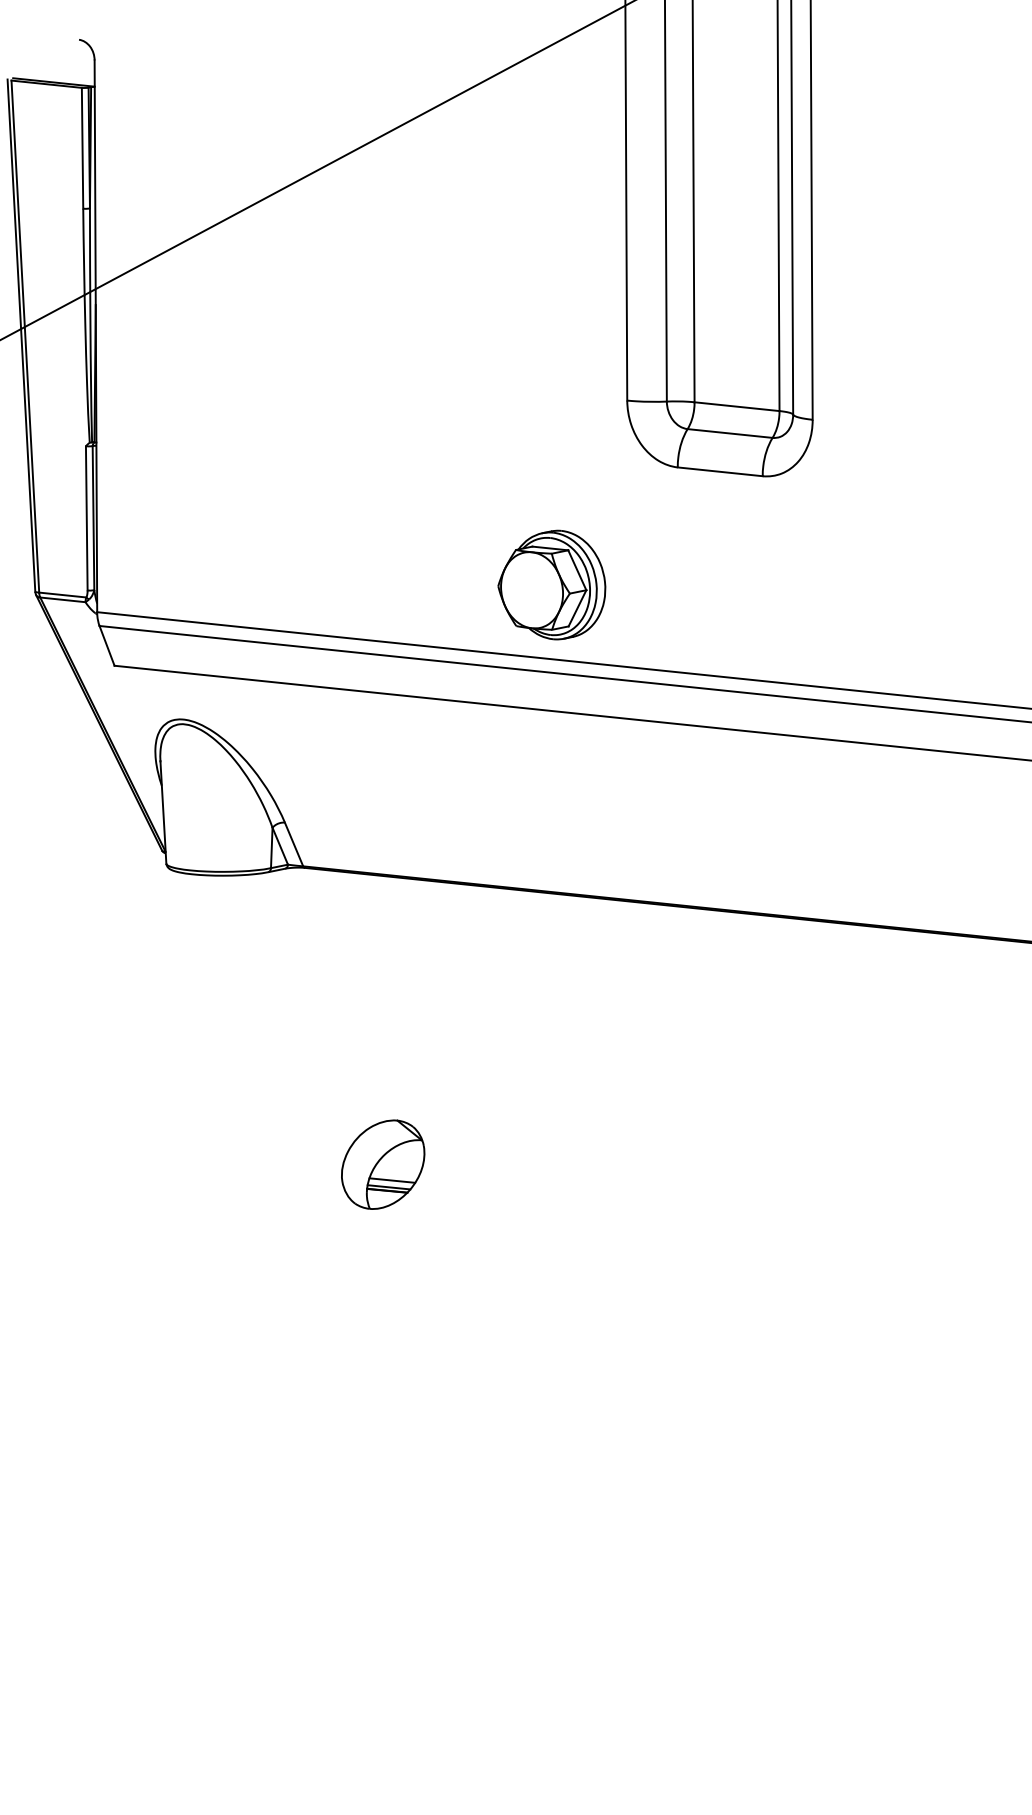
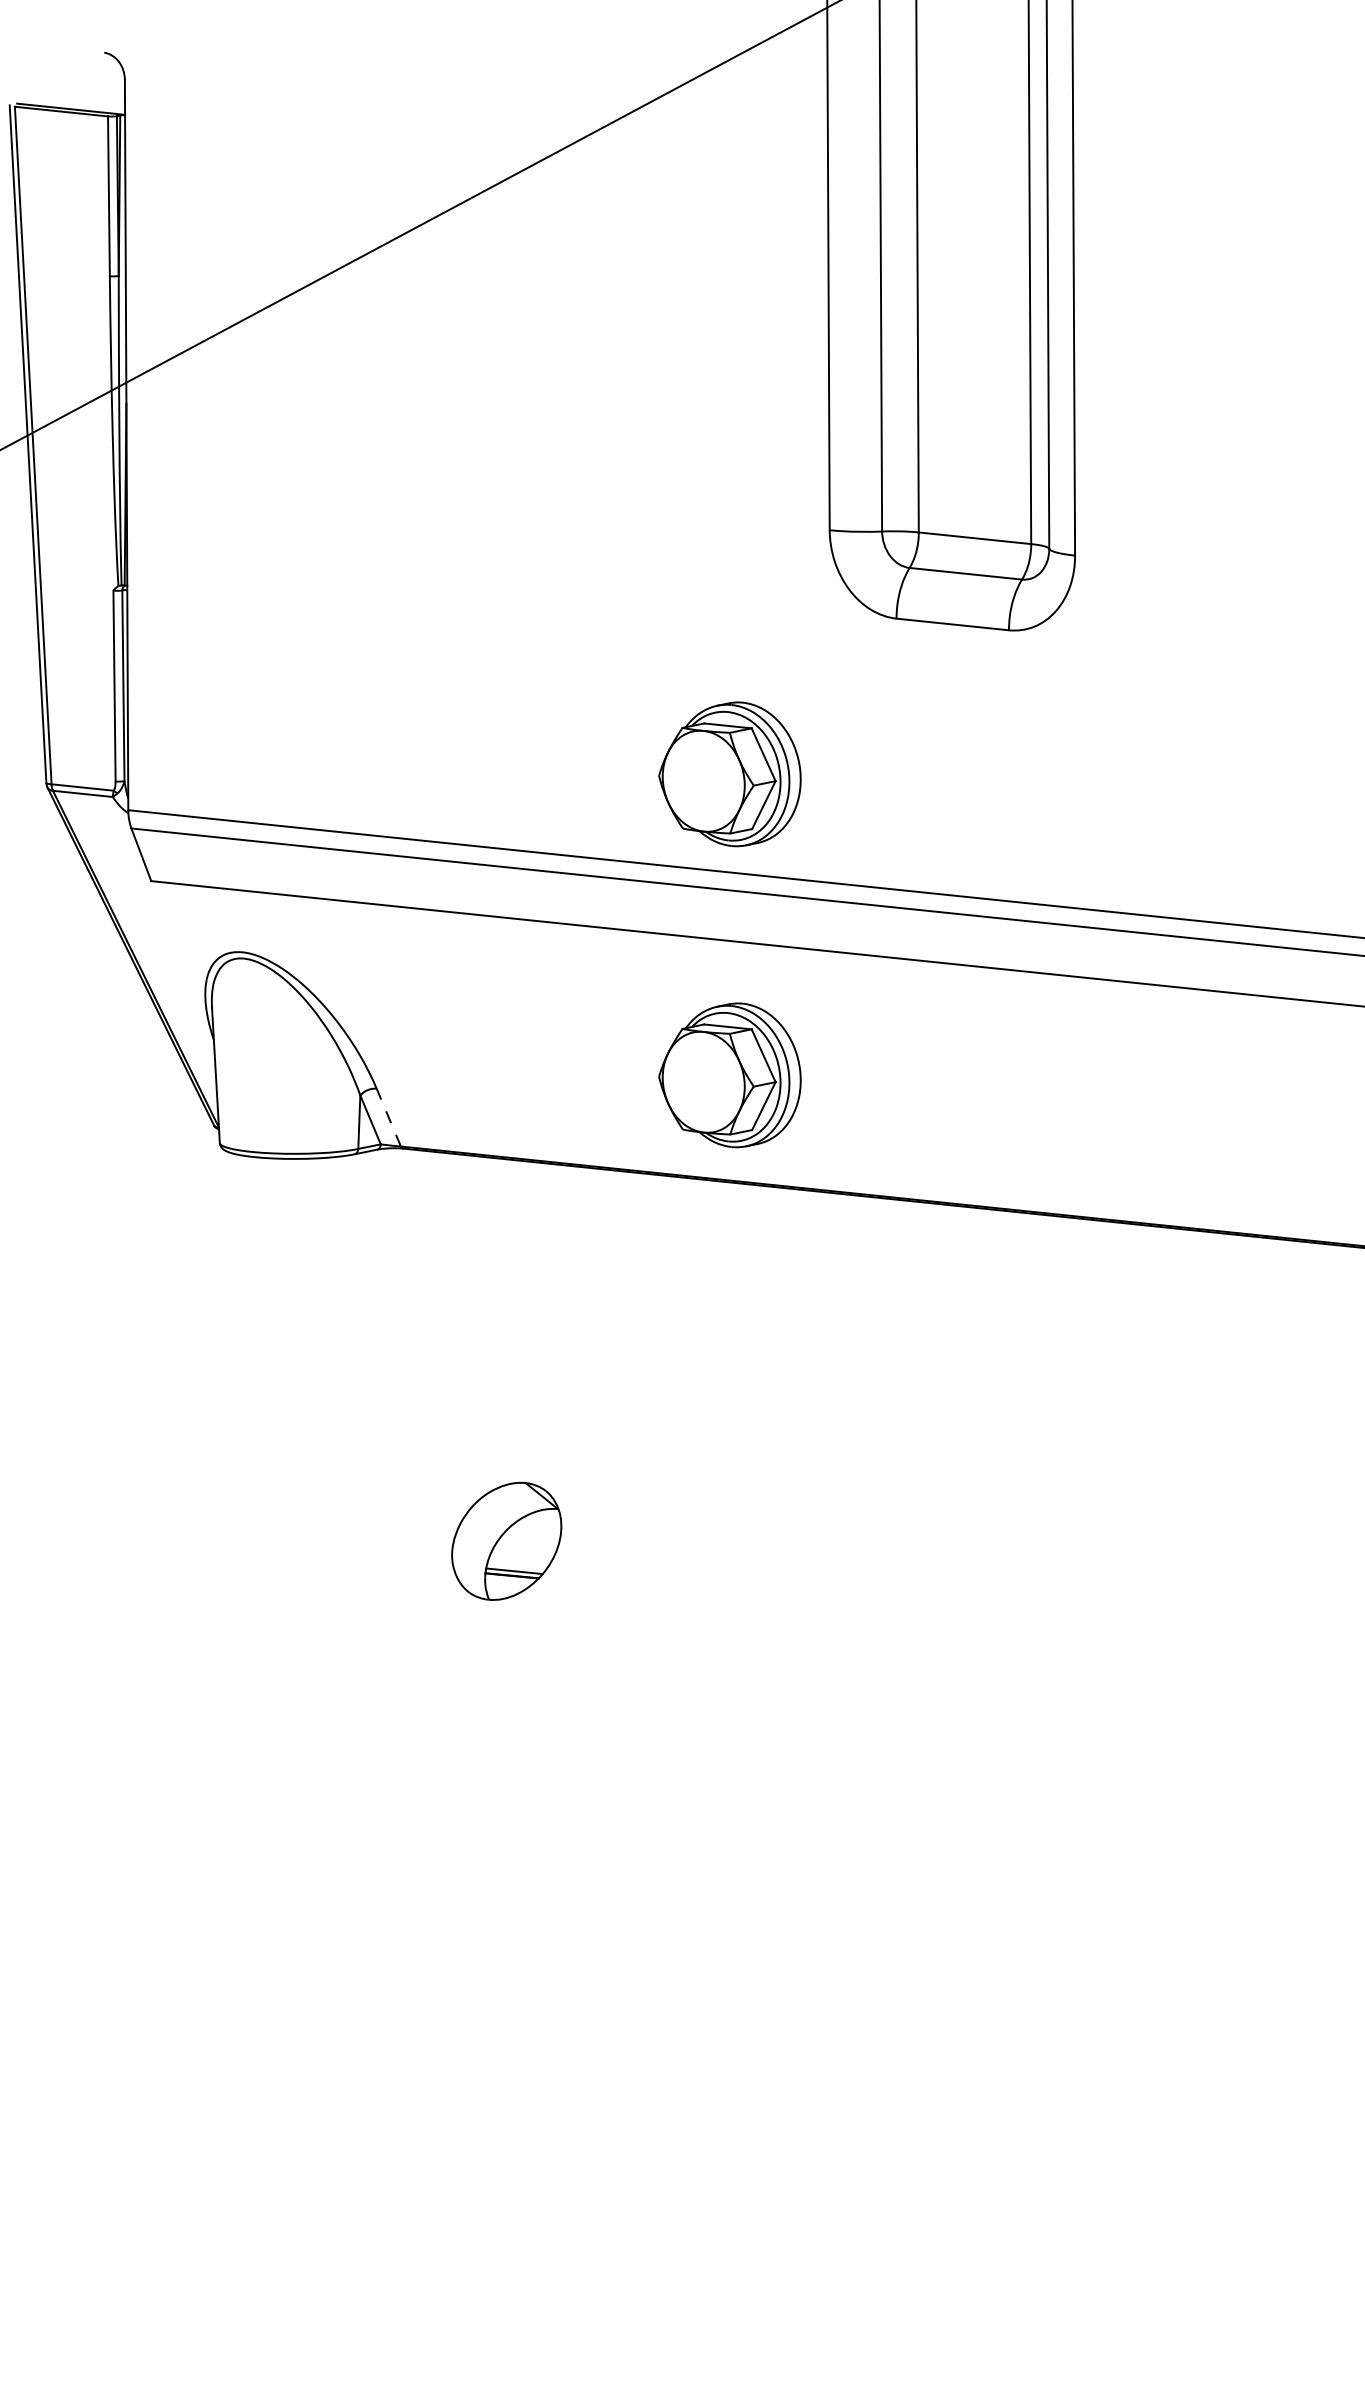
part: (551, 812) -> (729, 1075), added
line: (293, 844) -> (388, 1117), solid -> dashed
line: (392, 1180) -> (518, 1562), removed

